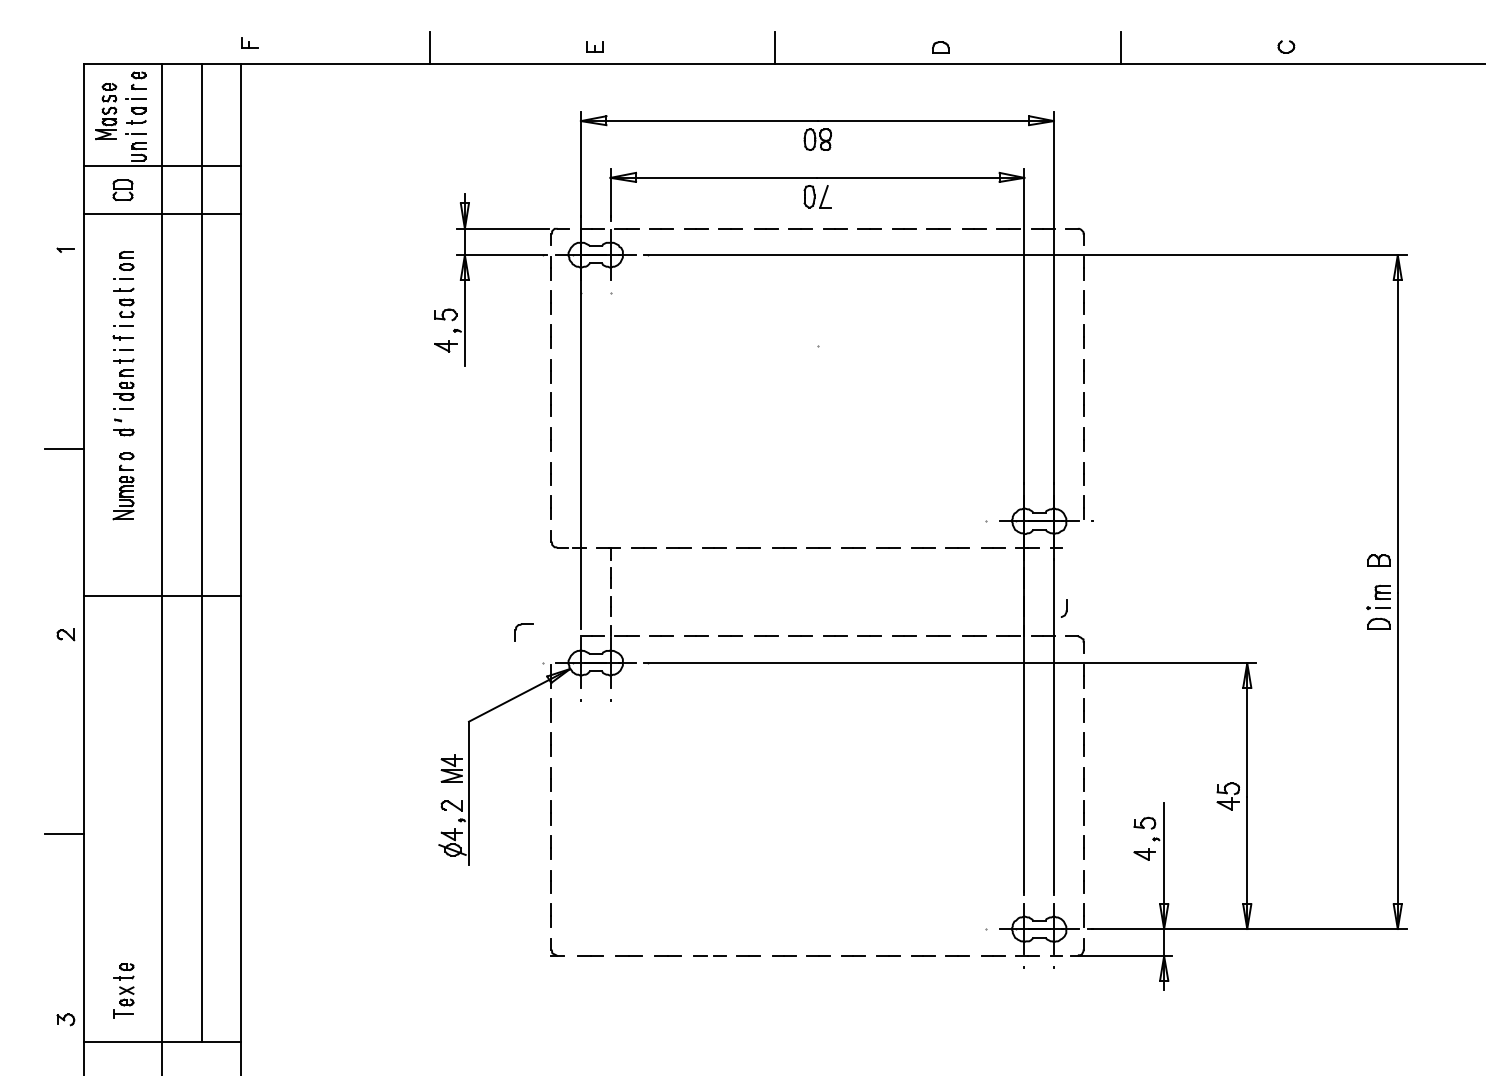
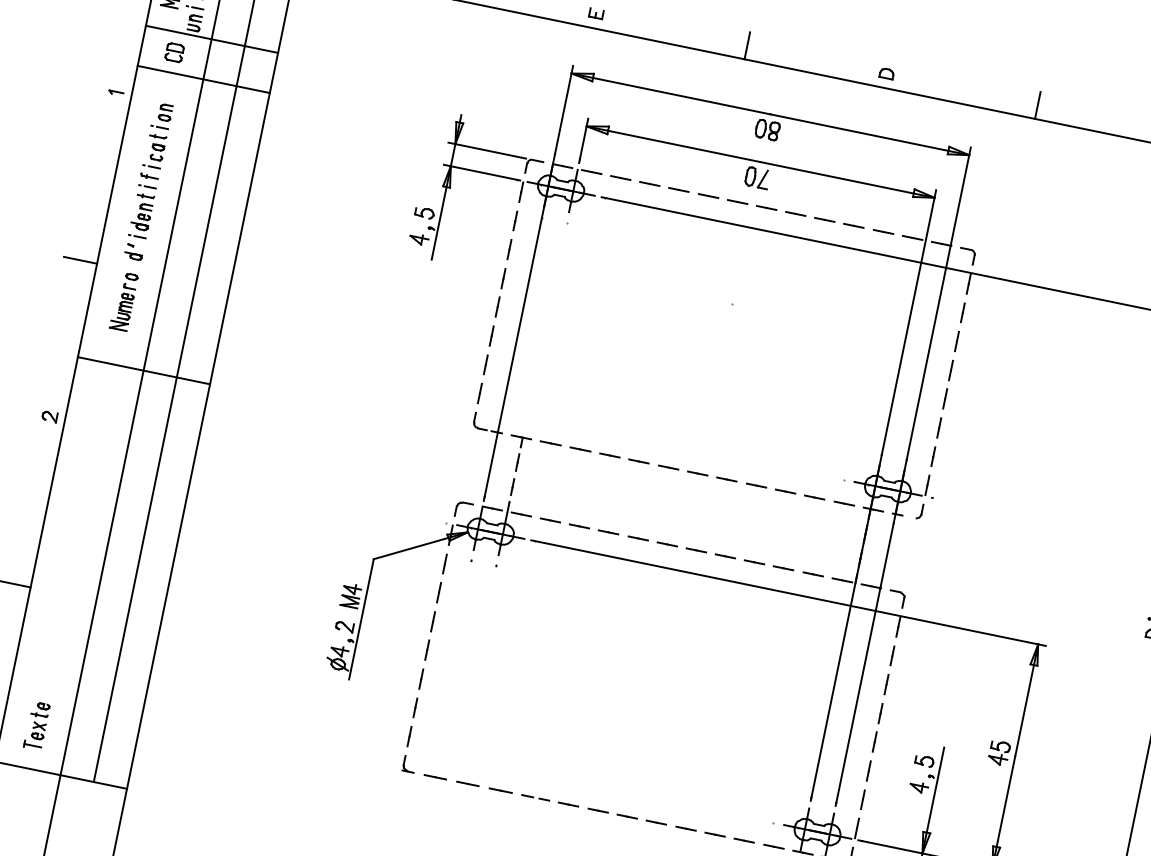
line: (162, 596) -> (143, 370), moved
part: (1063, 608) -> (919, 511), moved
part: (521, 625) -> (462, 503), moved

